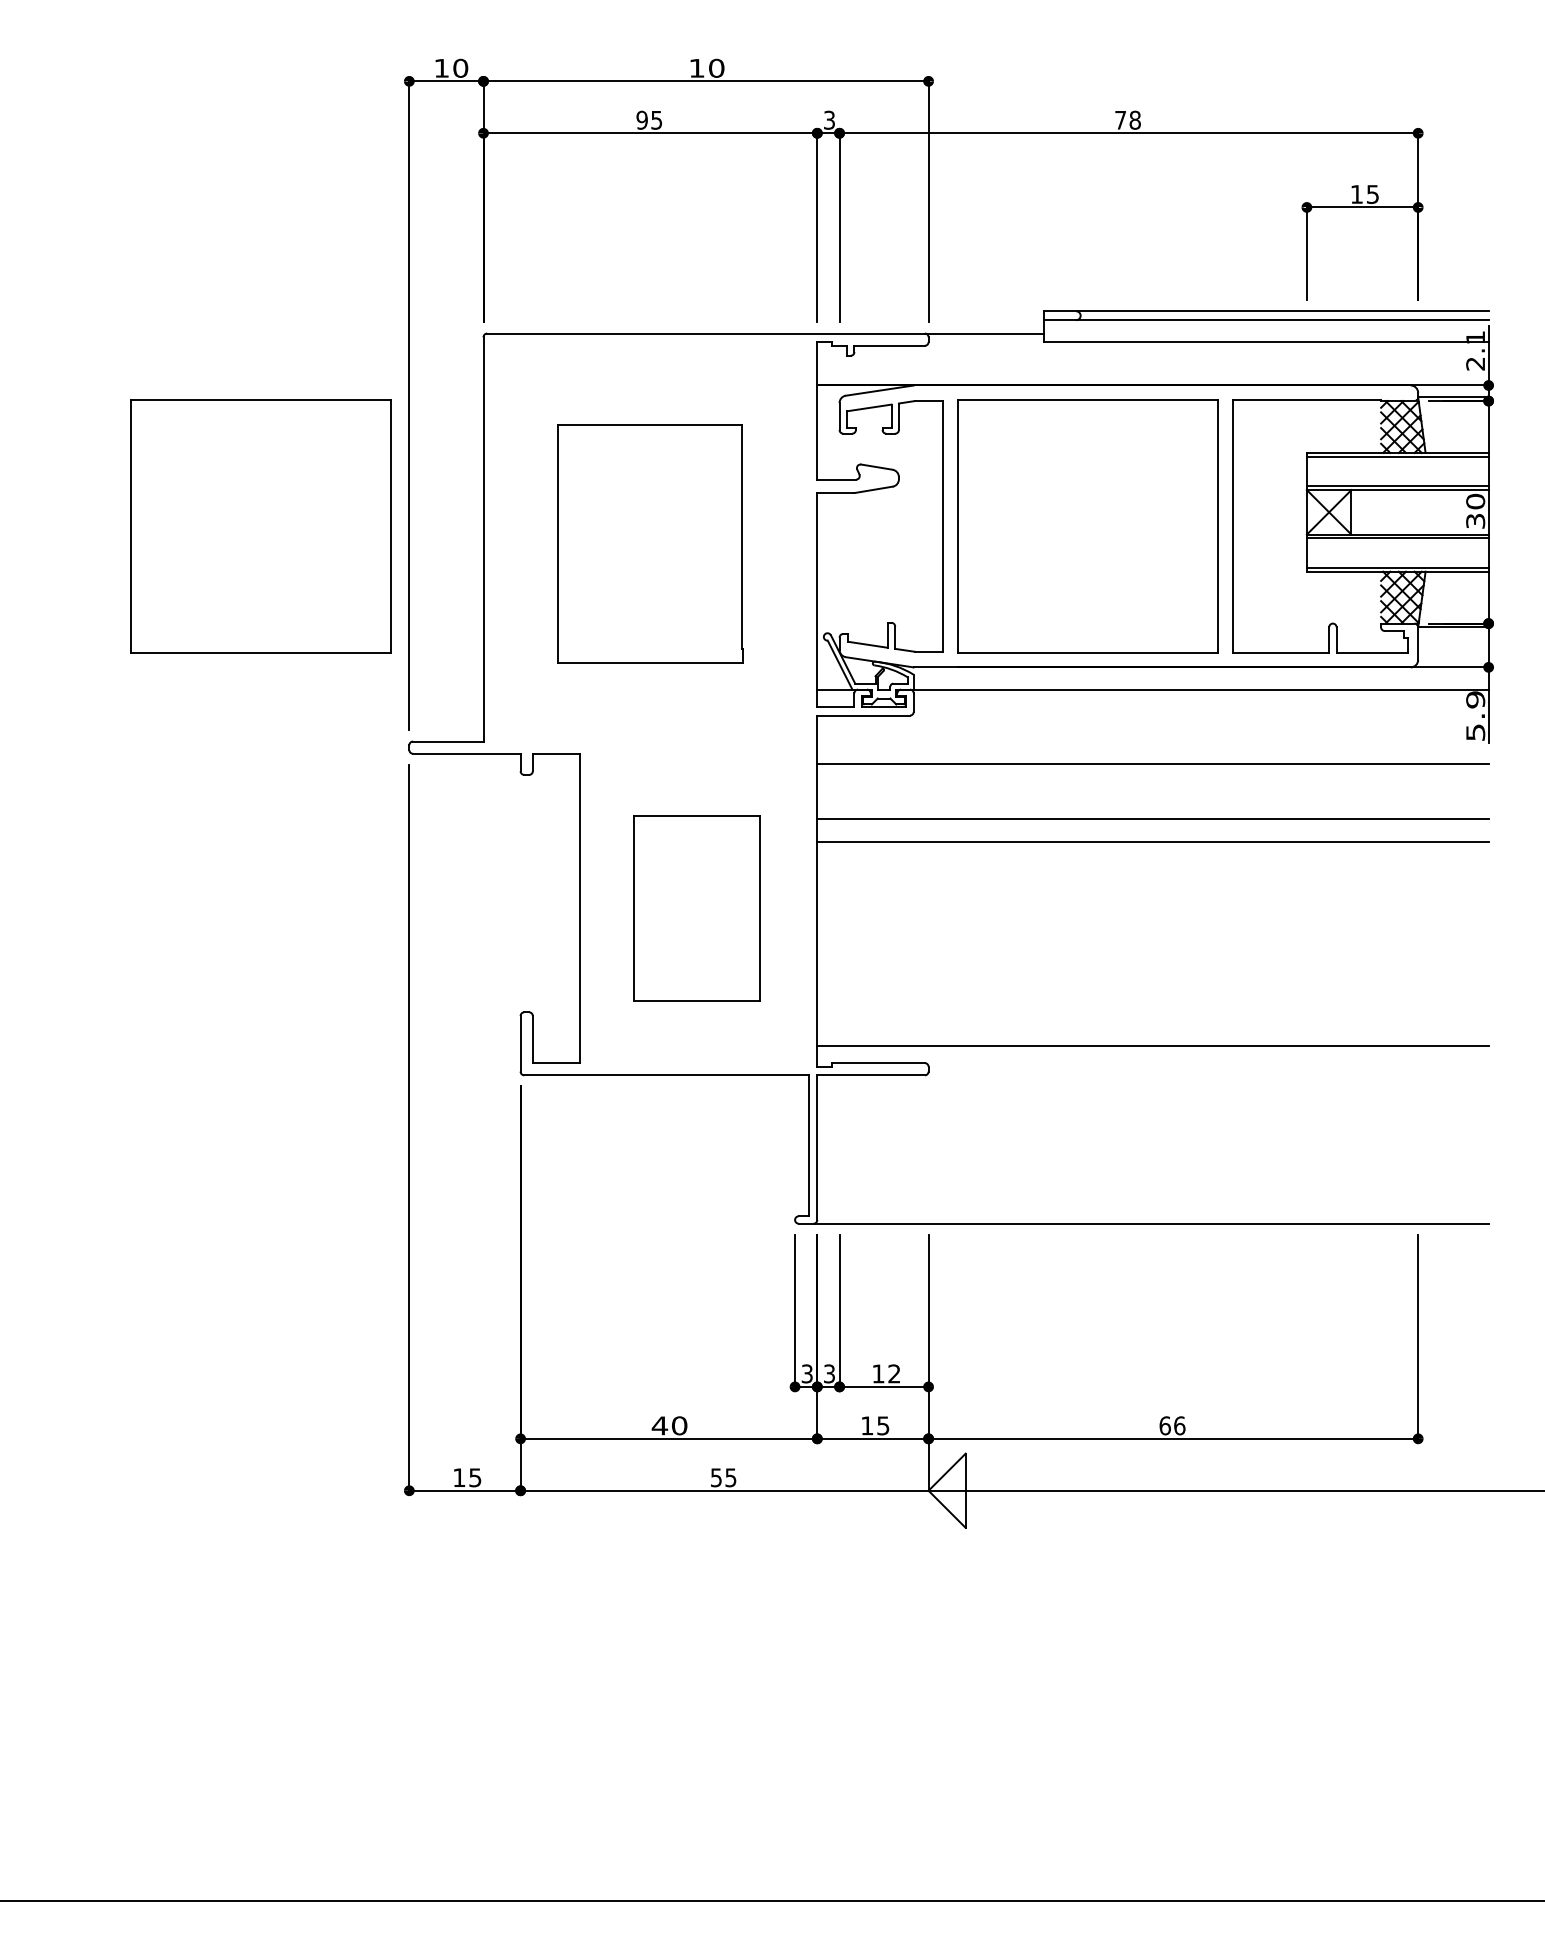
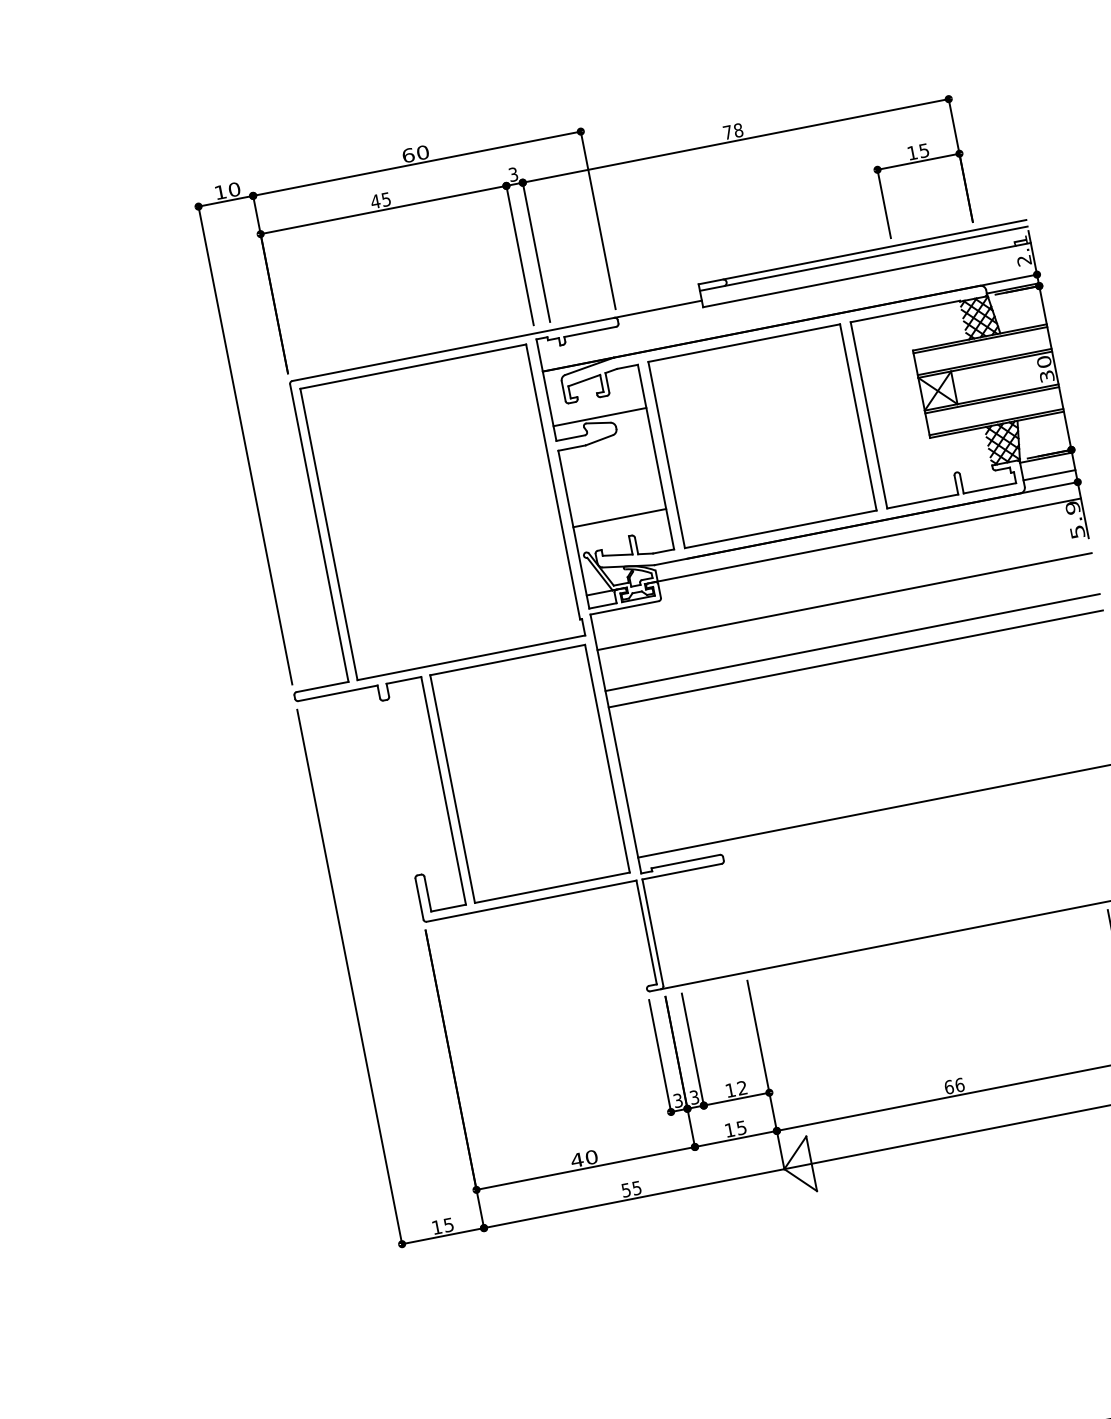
text: (696, 67) -> (407, 154), 10 -> 60
text: (642, 119) -> (375, 201), 95 -> 45
line: (880, 459) -> (600, 416), added
part: (260, 526) -> (153, 555), removed
part: (650, 543) -> (442, 512), size x1.67
line: (880, 596) -> (619, 517), added
line: (1453, 651) -> (1049, 475), added
part: (696, 908) -> (529, 774), size x1.67

